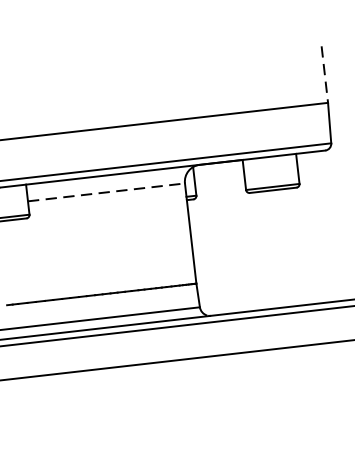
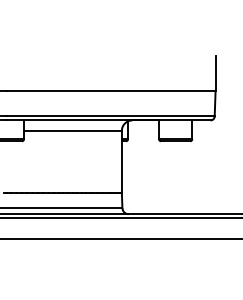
line: (324, 74) -> (215, 73), dashed -> solid
line: (105, 191) -> (72, 130), dashed -> solid

